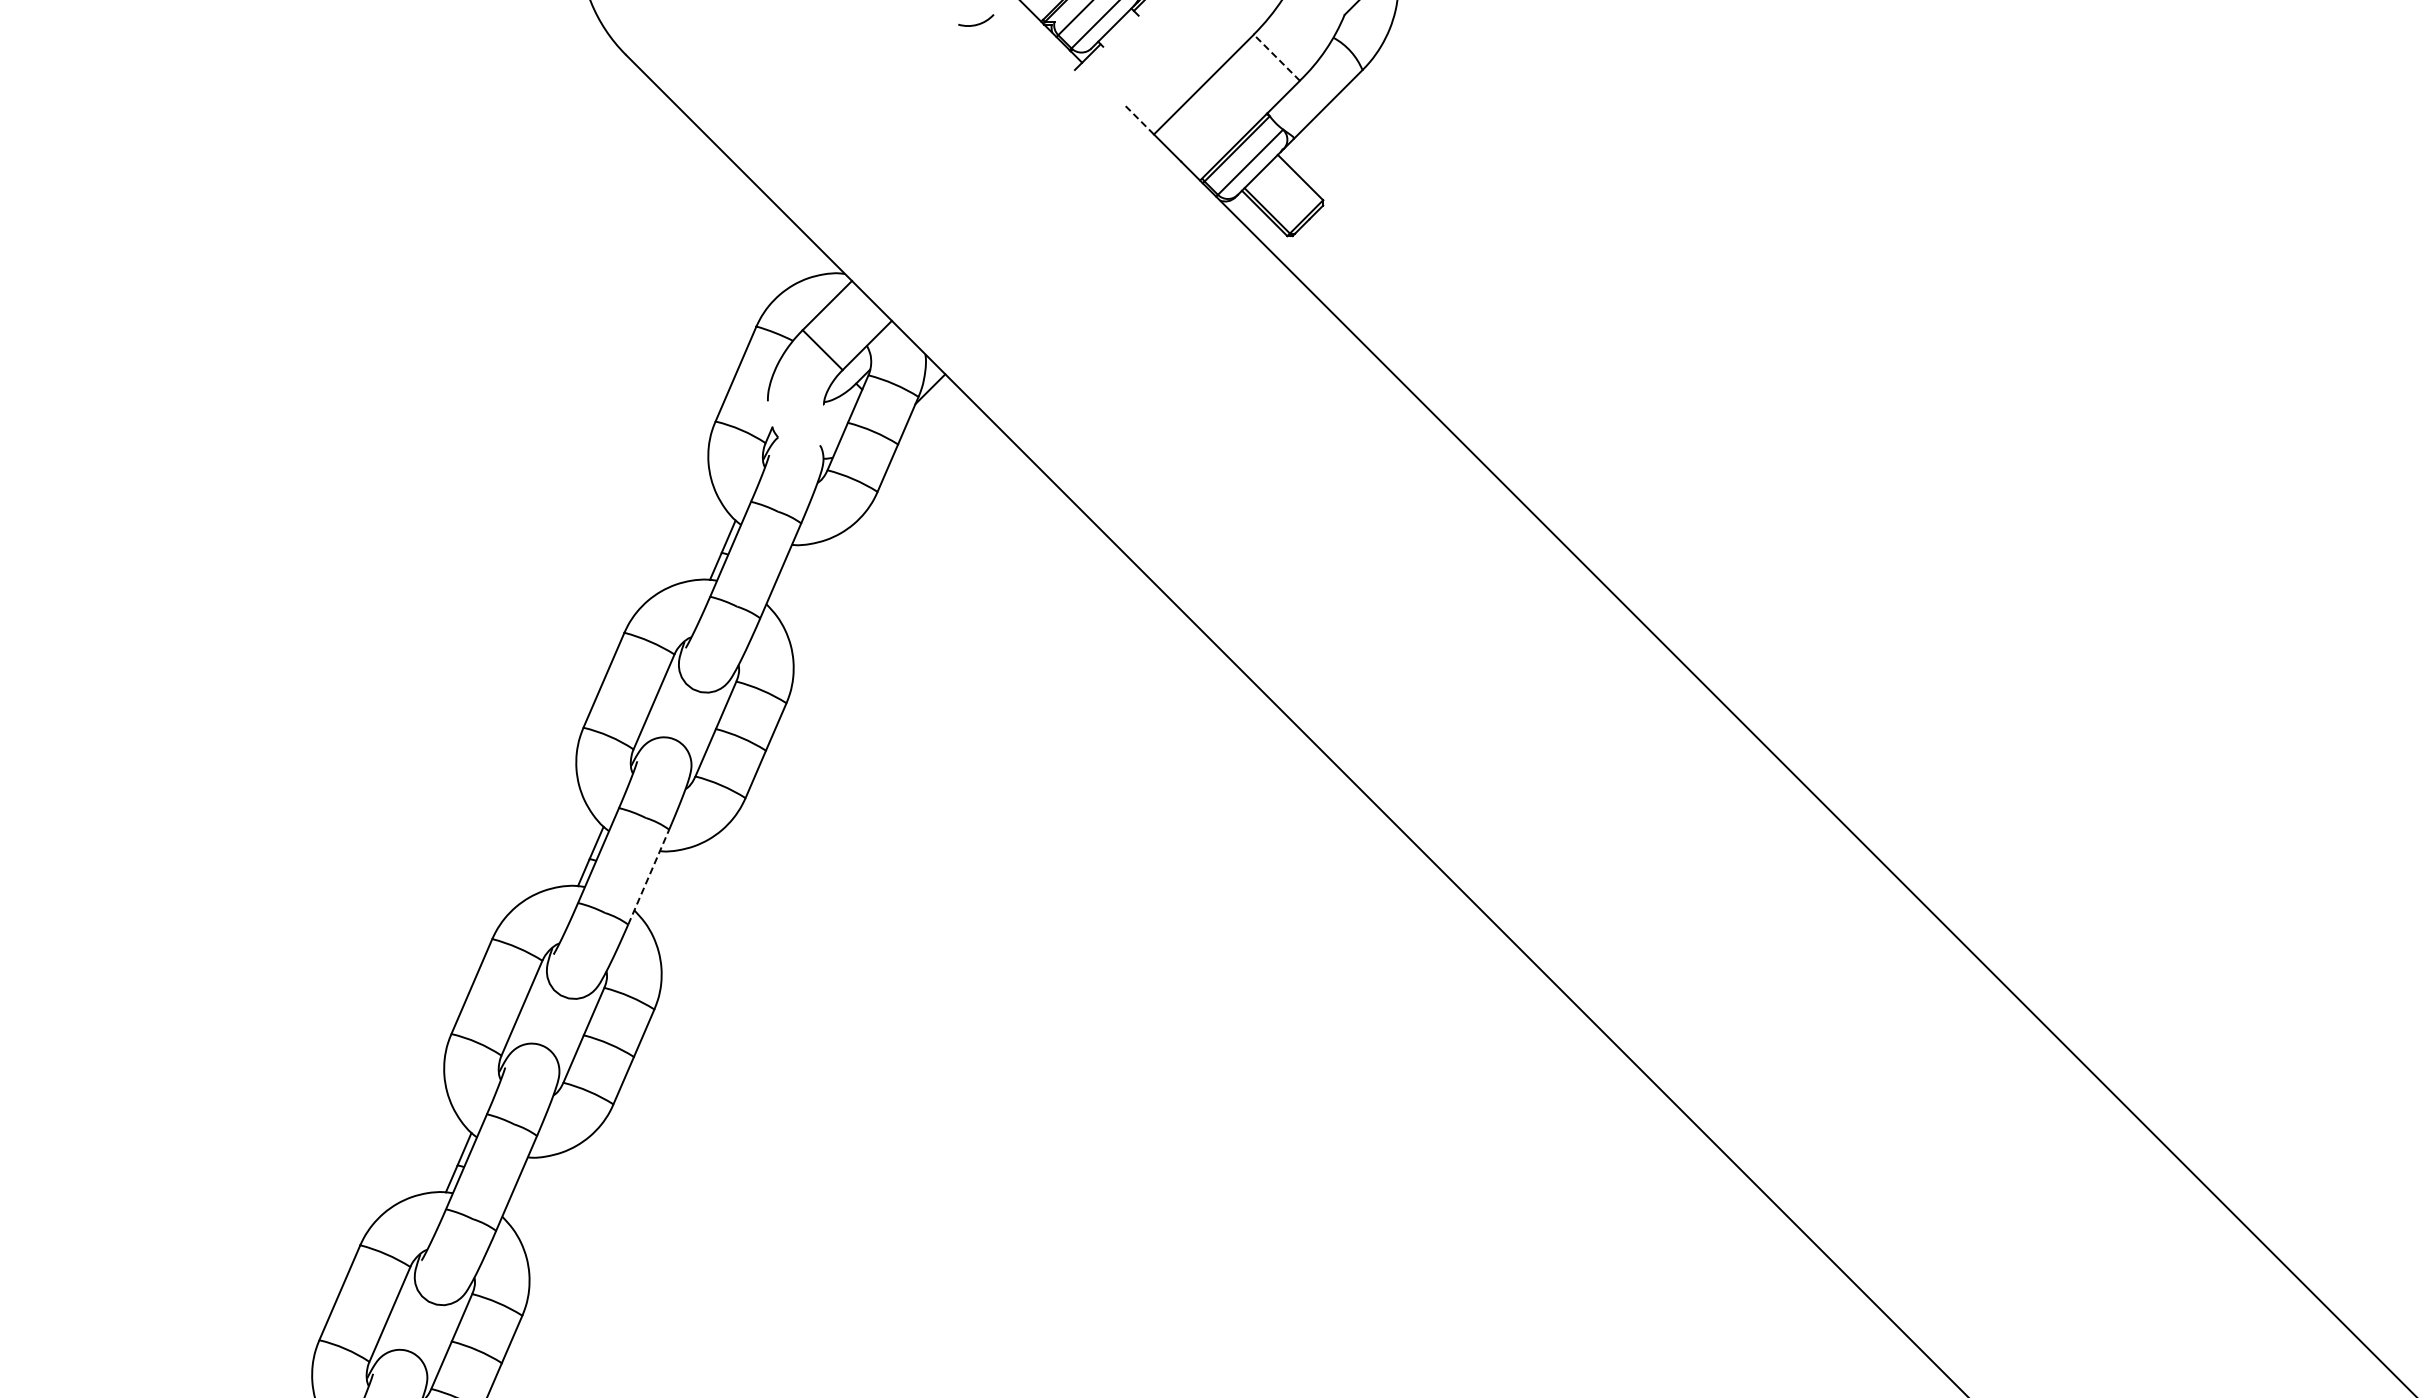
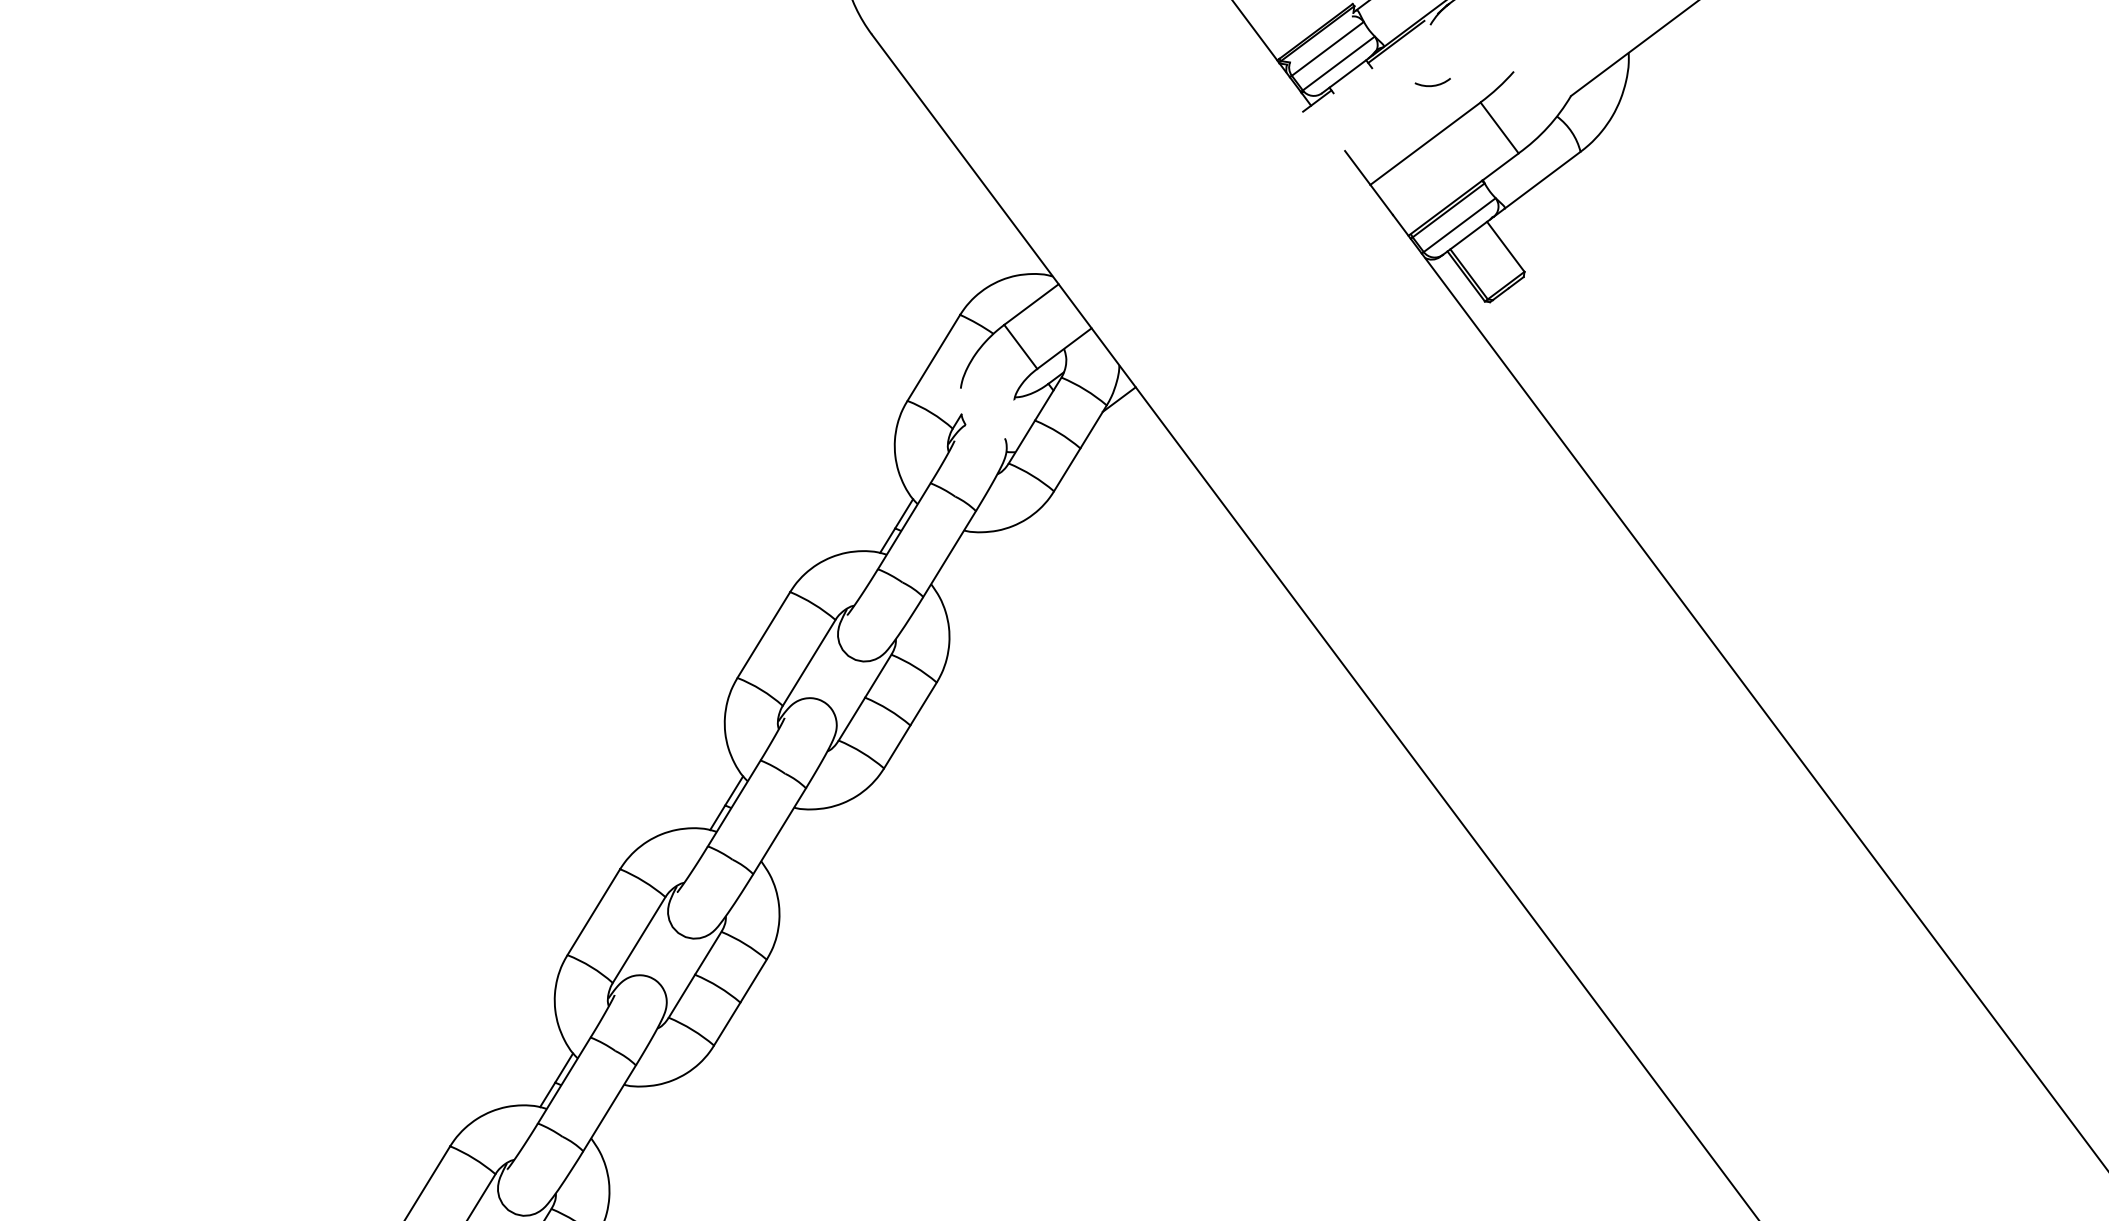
arc: (977, 23) -> (1433, 84), moved
line: (1276, 57) -> (1499, 127), dashed -> solid
line: (1138, 119) -> (1357, 168), dashed -> solid
line: (648, 877) -> (779, 831), dashed -> solid

